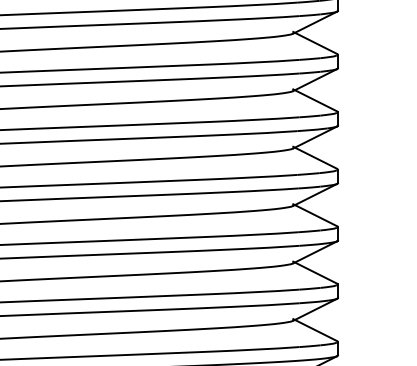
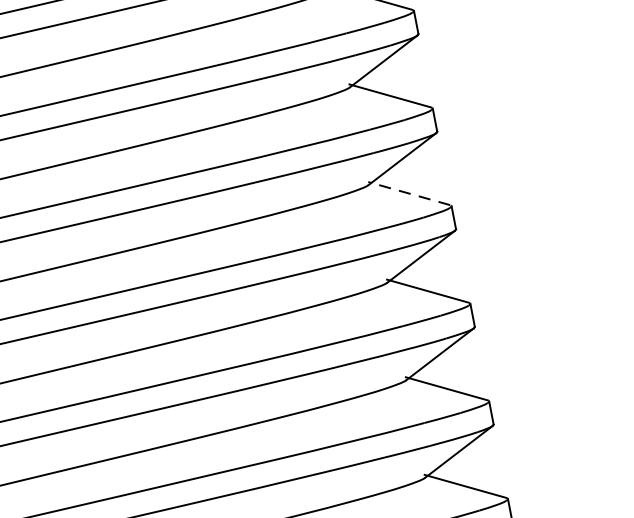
line: (315, 100) -> (409, 193), solid -> dashed

